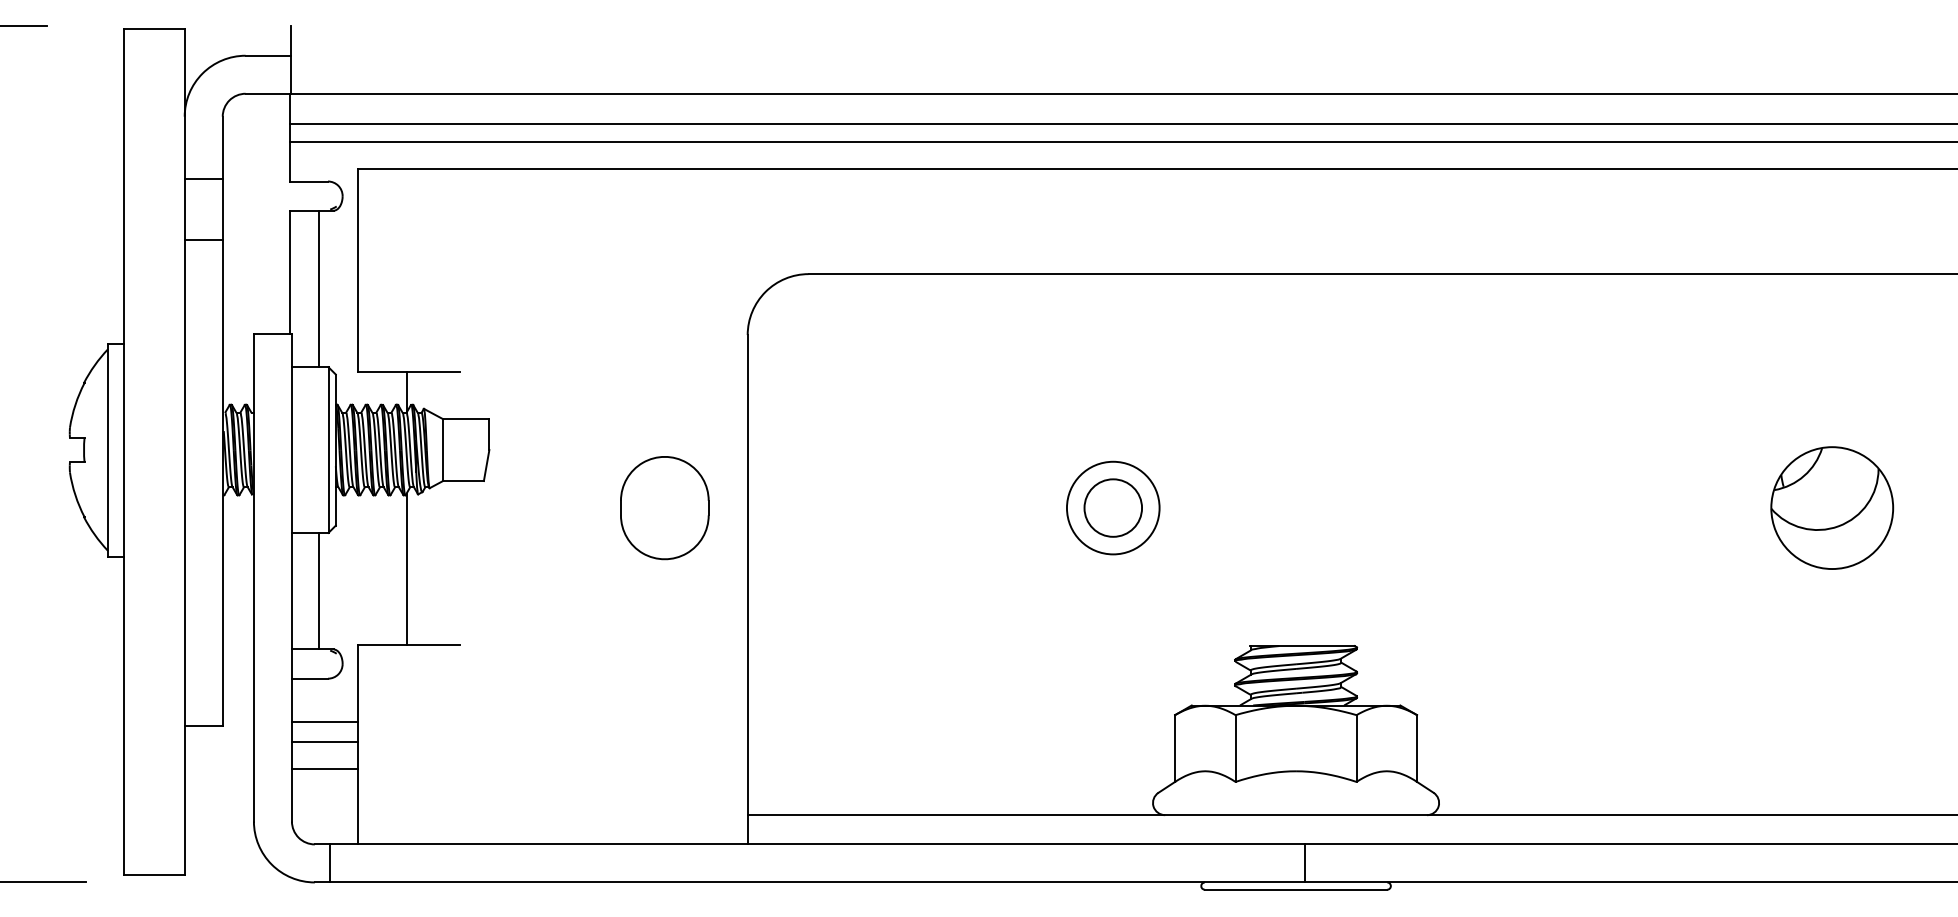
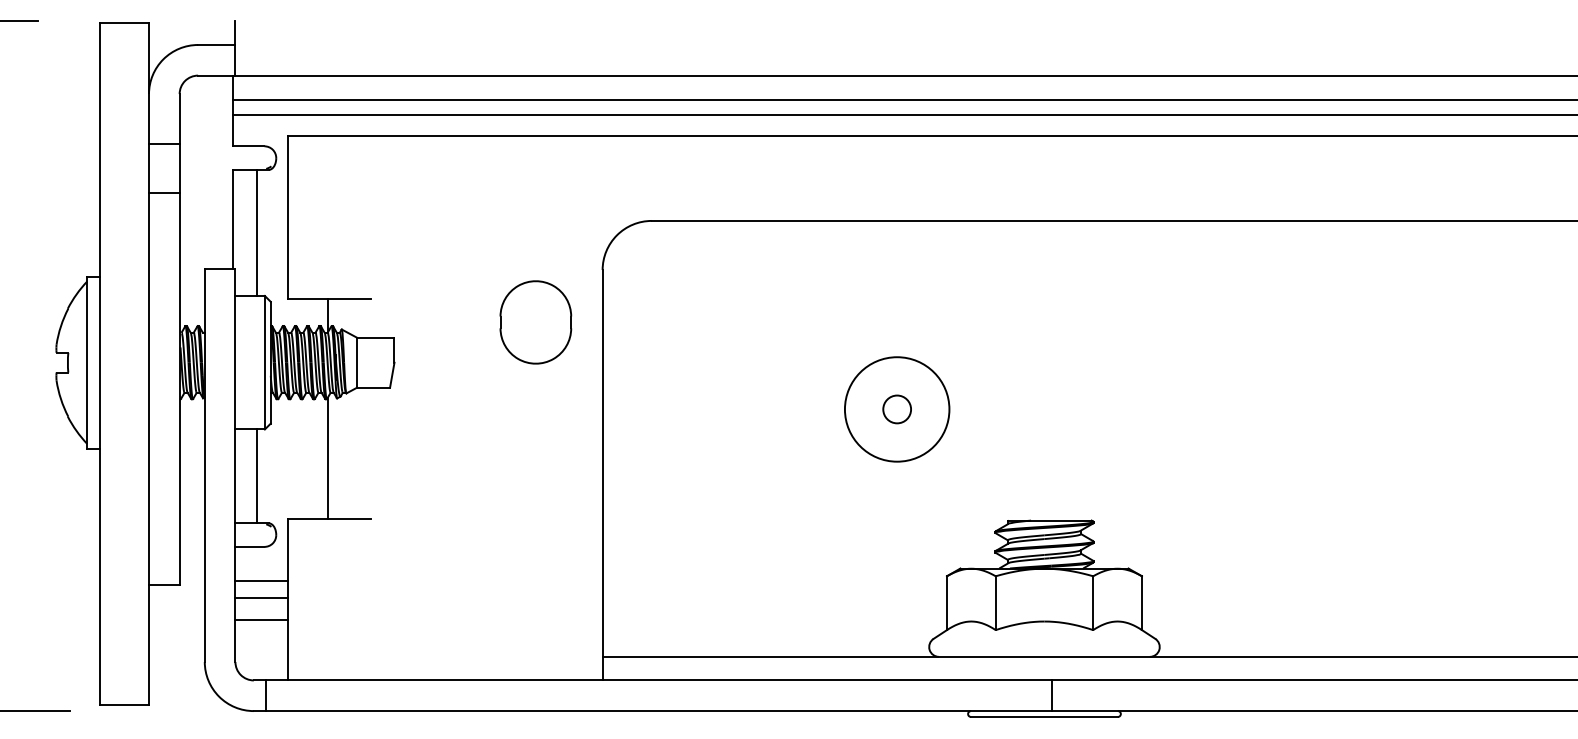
part: (664, 508) -> (535, 322), moved
circle: (1112, 508) -> (896, 409), size x1.4
circle: (1113, 508) -> (897, 409), size x0.6
part: (1832, 508) -> (1476, 409), removed

